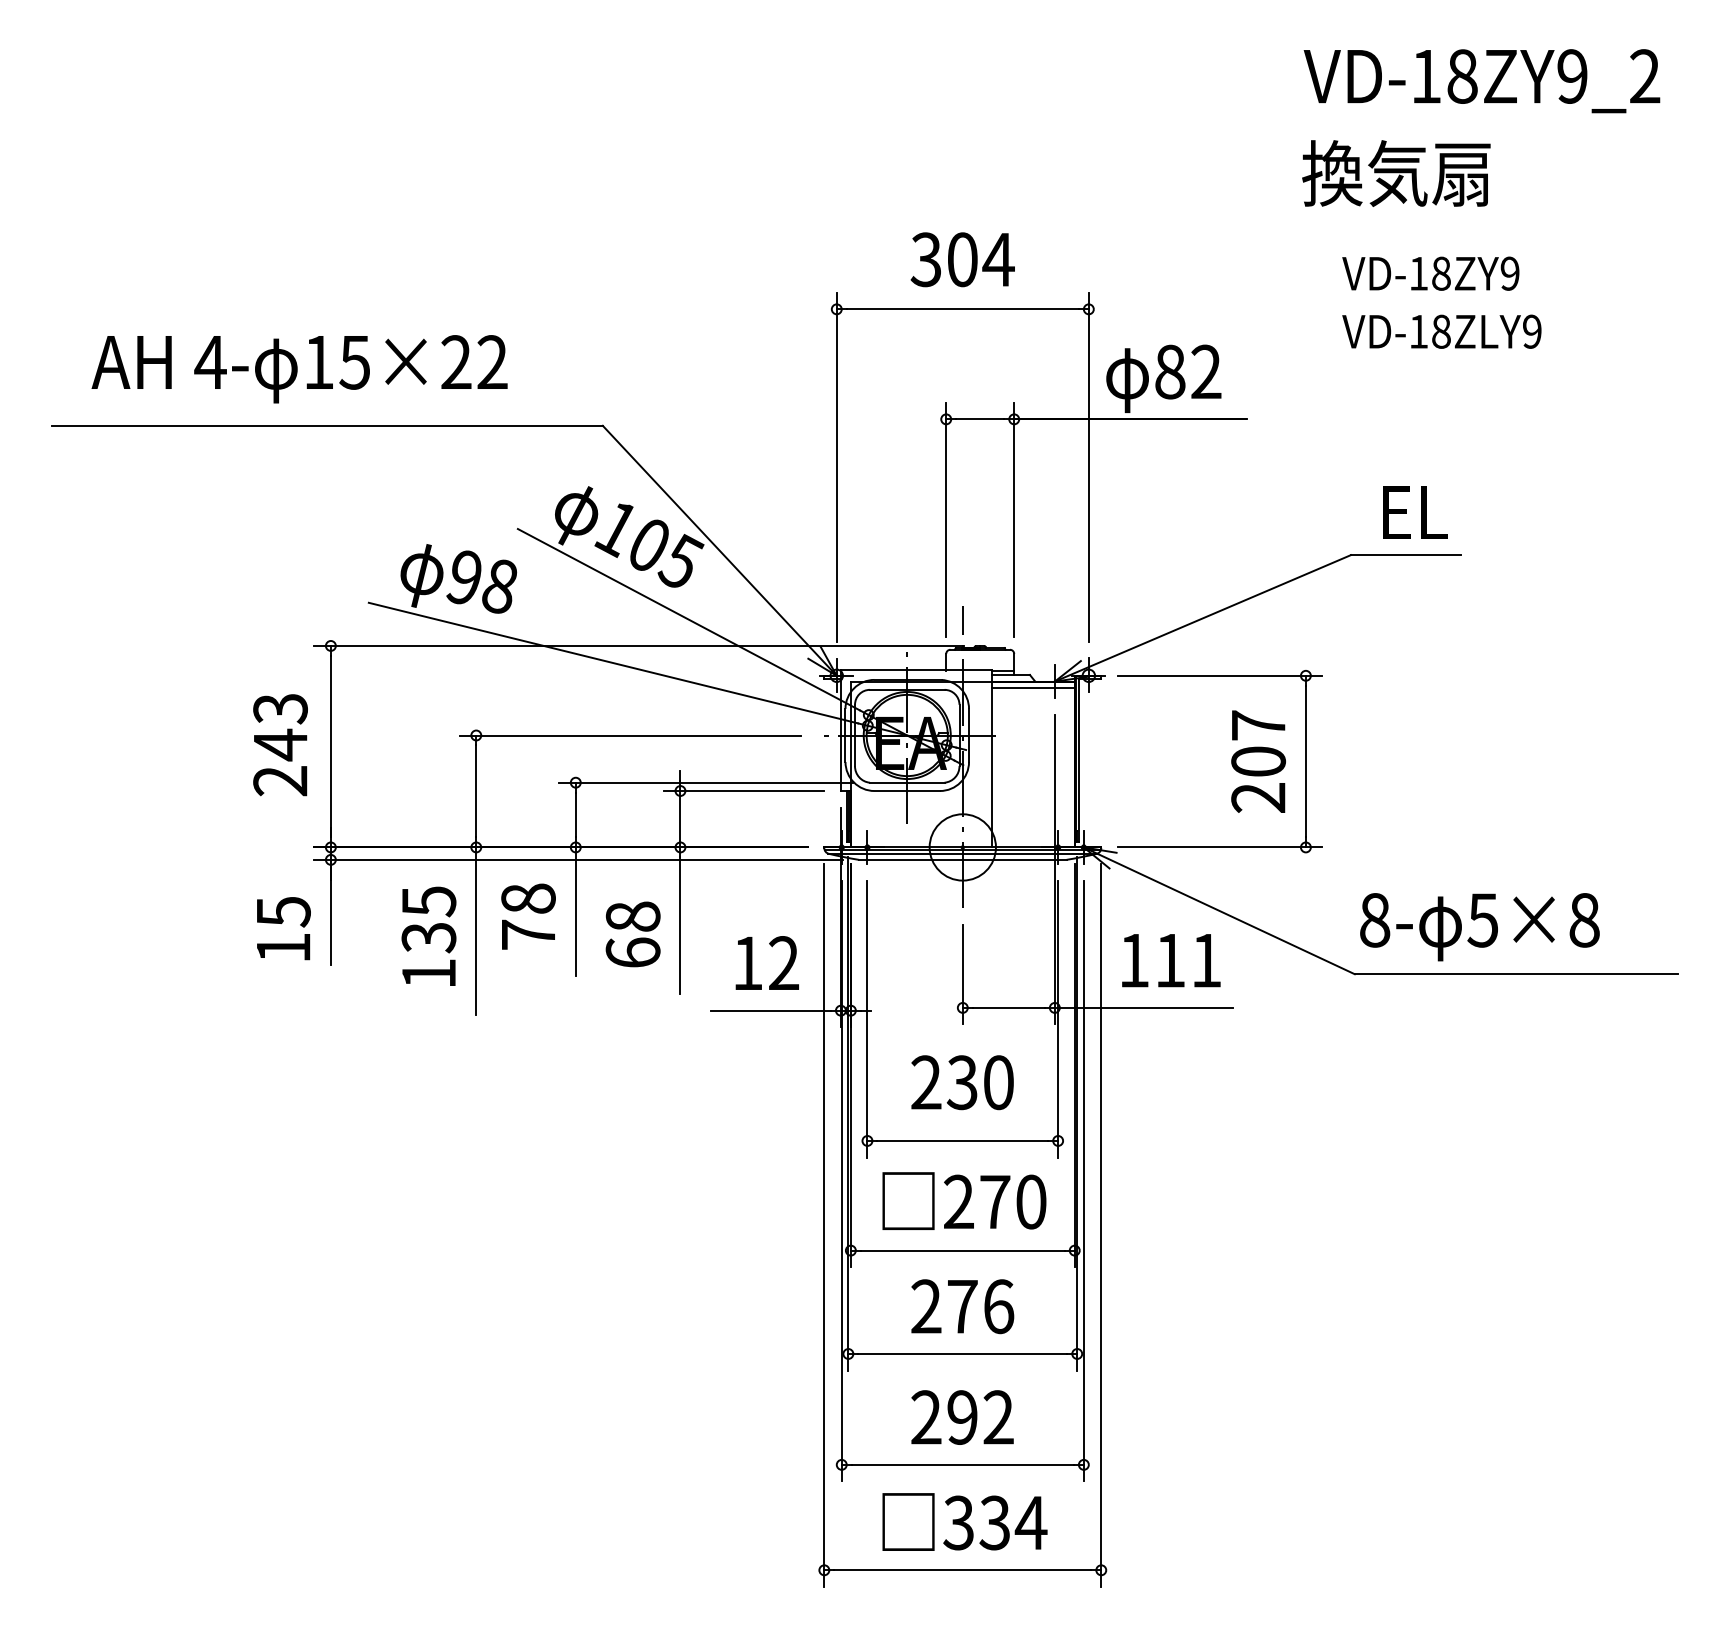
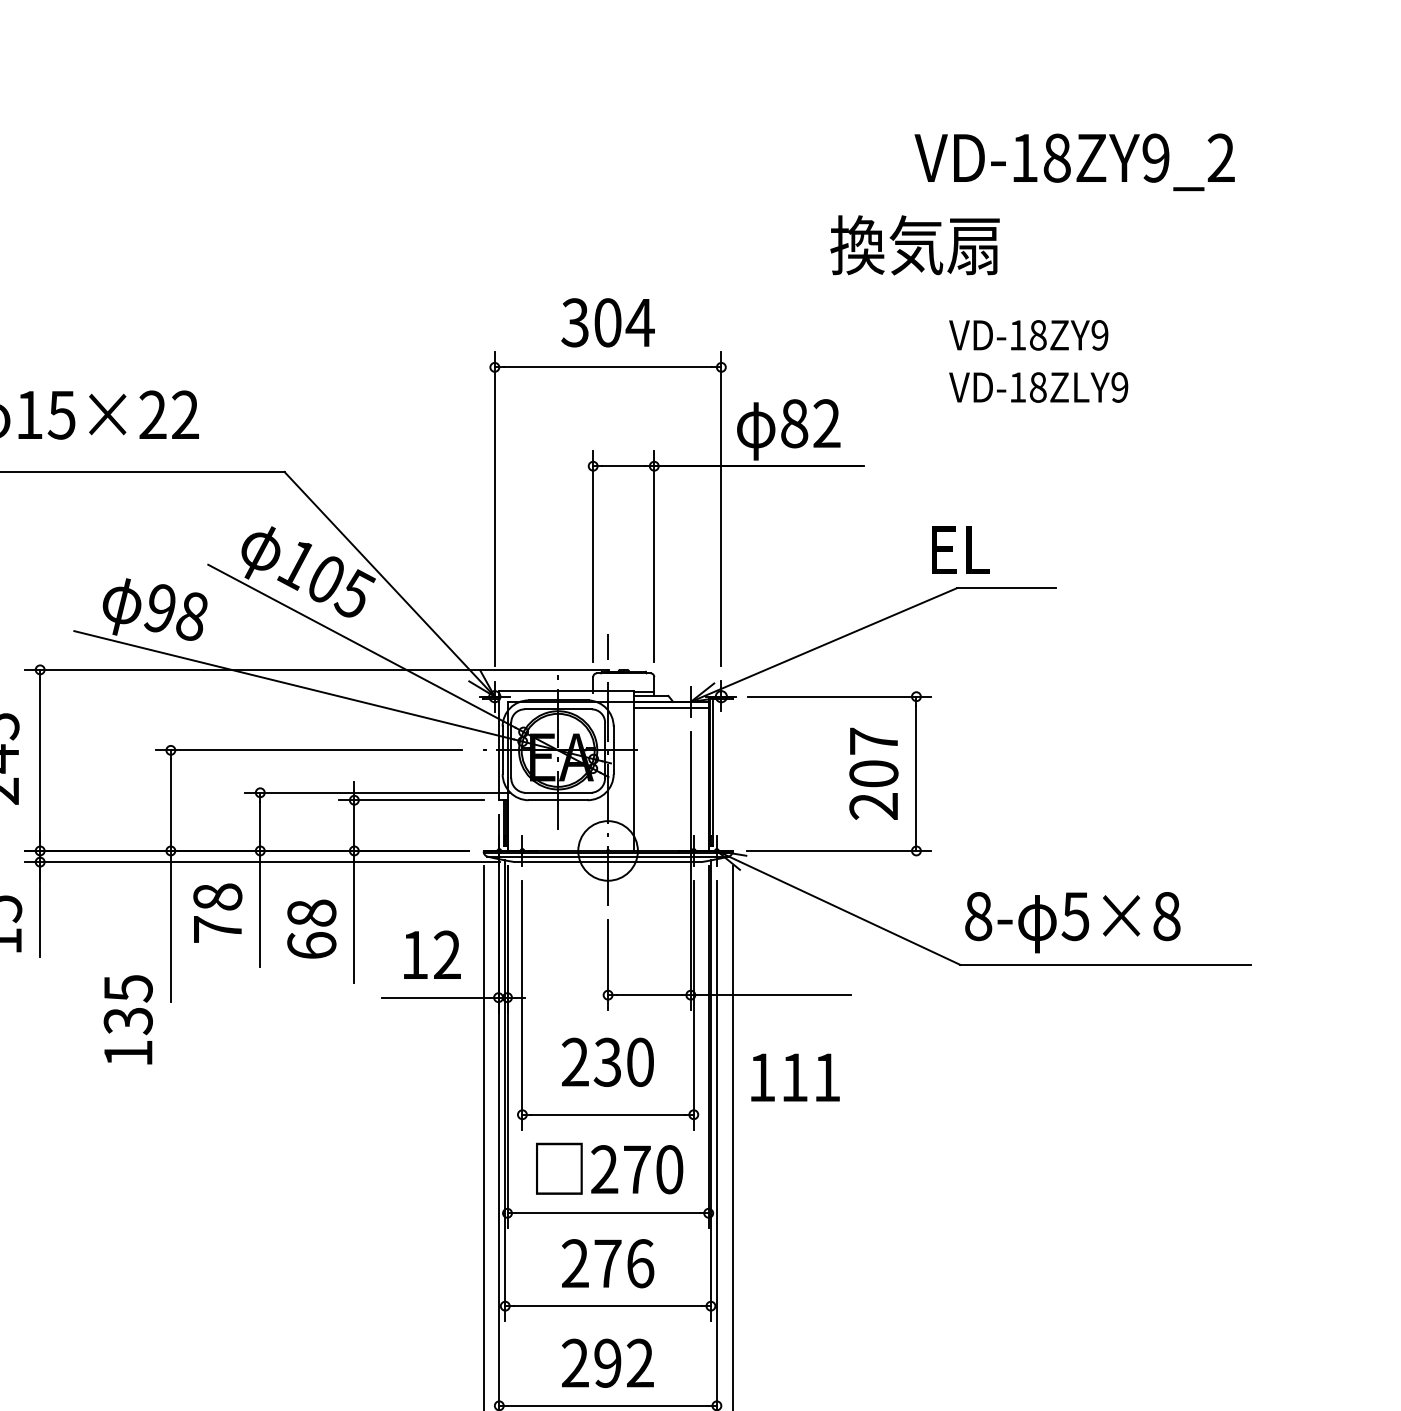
text: (1396, 173) -> (915, 245), moved
text: (1415, 512) -> (961, 549), moved
text: (428, 935) -> (127, 1019), moved
text: (1171, 960) -> (795, 1077), moved

